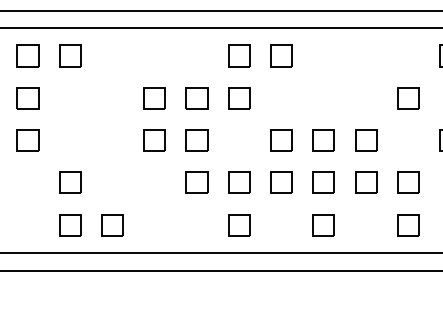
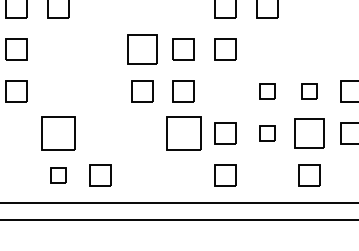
part: (154, 98) -> (141, 49), size x1.4
part: (281, 140) -> (267, 91), size x0.7
part: (323, 140) -> (309, 91), size x0.7
part: (70, 182) -> (58, 133), size x1.6
part: (196, 182) -> (183, 133), size x1.6
part: (281, 182) -> (267, 133), size x0.7
part: (323, 182) -> (309, 133), size x1.4
part: (70, 225) -> (58, 175), size x0.7

